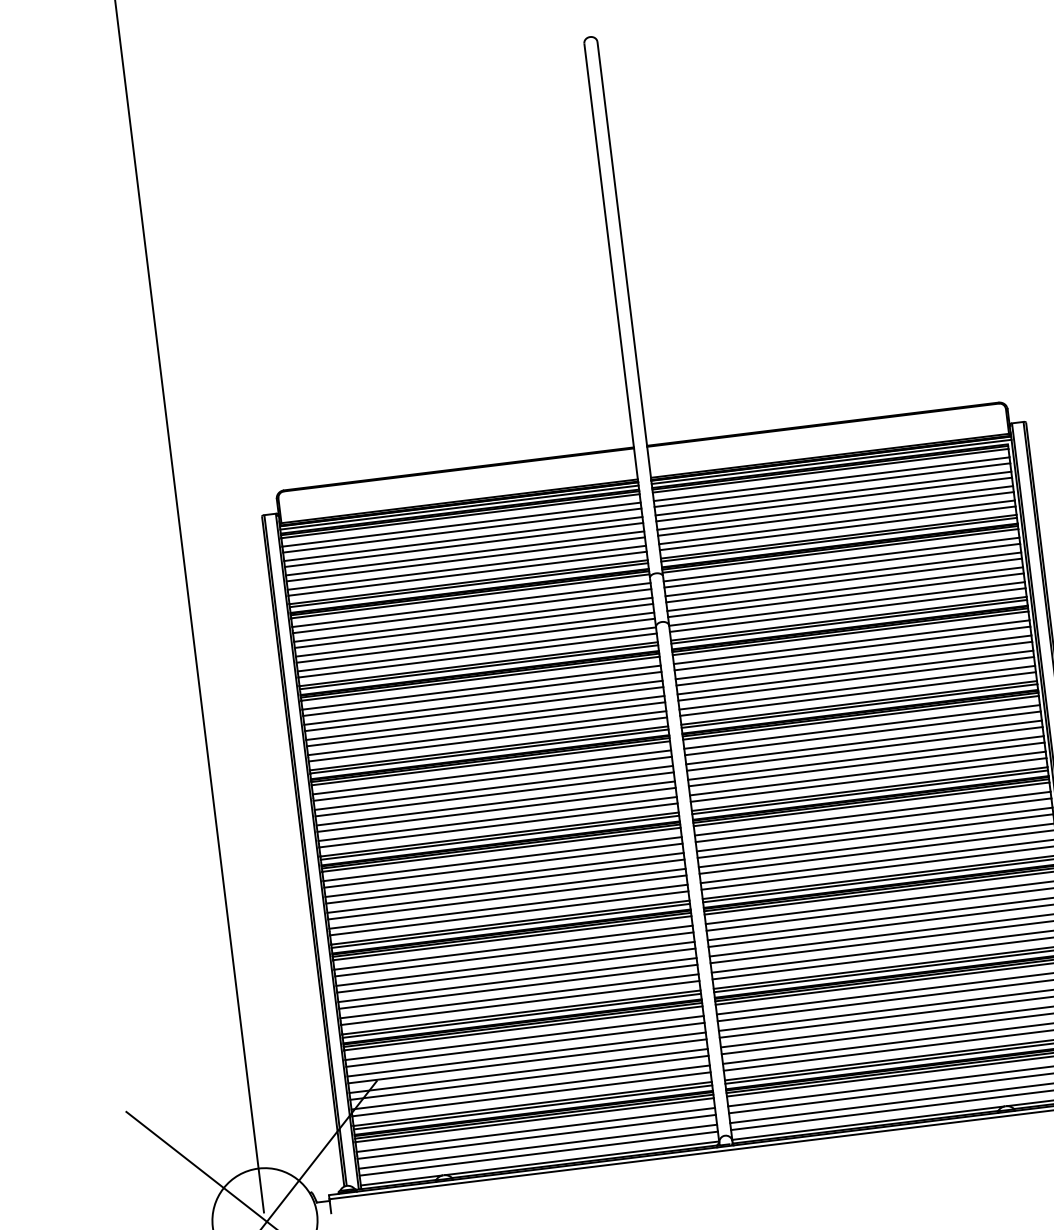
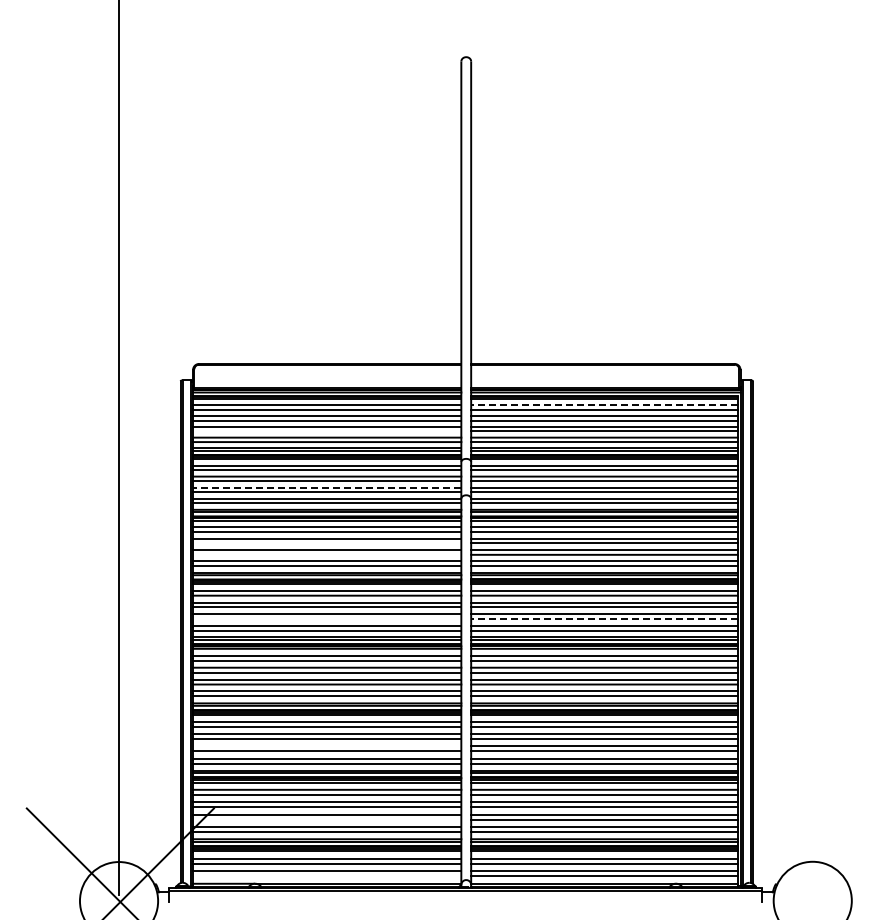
line: (830, 479) -> (603, 405), solid -> dashed
line: (464, 559) -> (326, 431), removed
line: (474, 634) -> (326, 487), solid -> dashed
line: (483, 709) -> (326, 543), removed
line: (485, 723) -> (326, 554), removed
line: (865, 763) -> (603, 618), solid -> dashed
line: (495, 809) -> (326, 618), removed
line: (516, 980) -> (326, 746), removed
line: (528, 1077) -> (326, 819), removed
line: (537, 1153) -> (326, 876), removed

